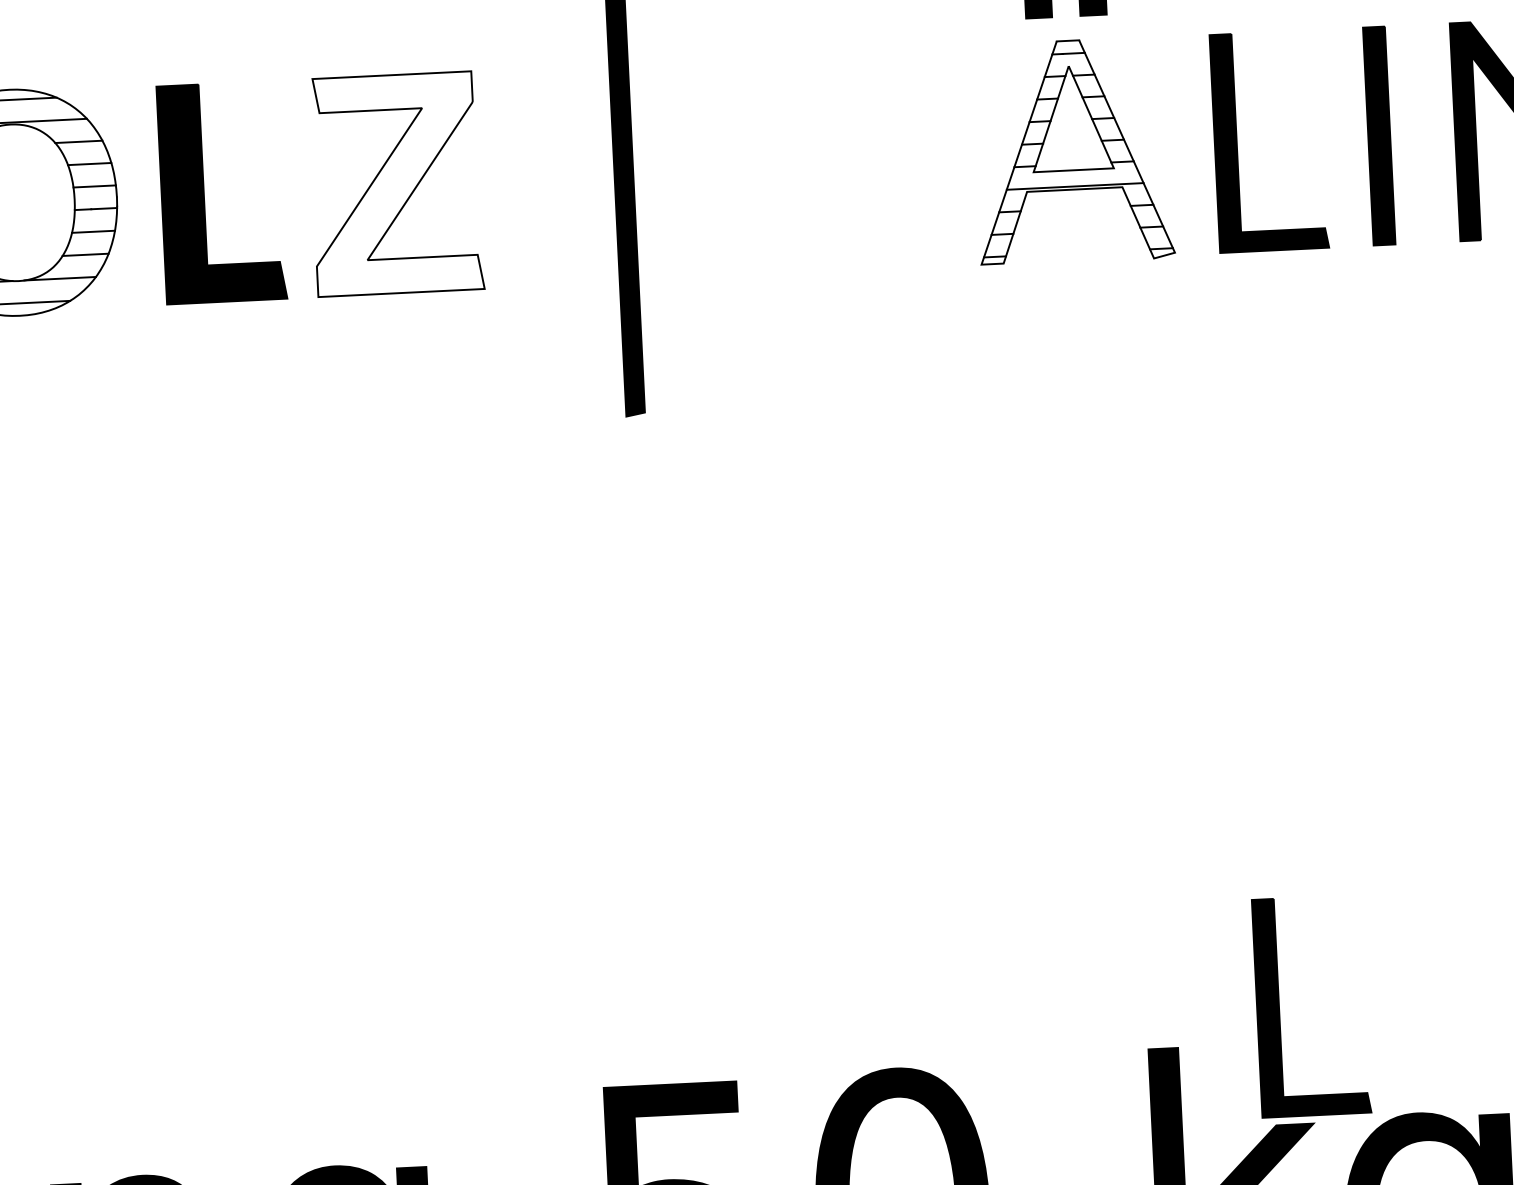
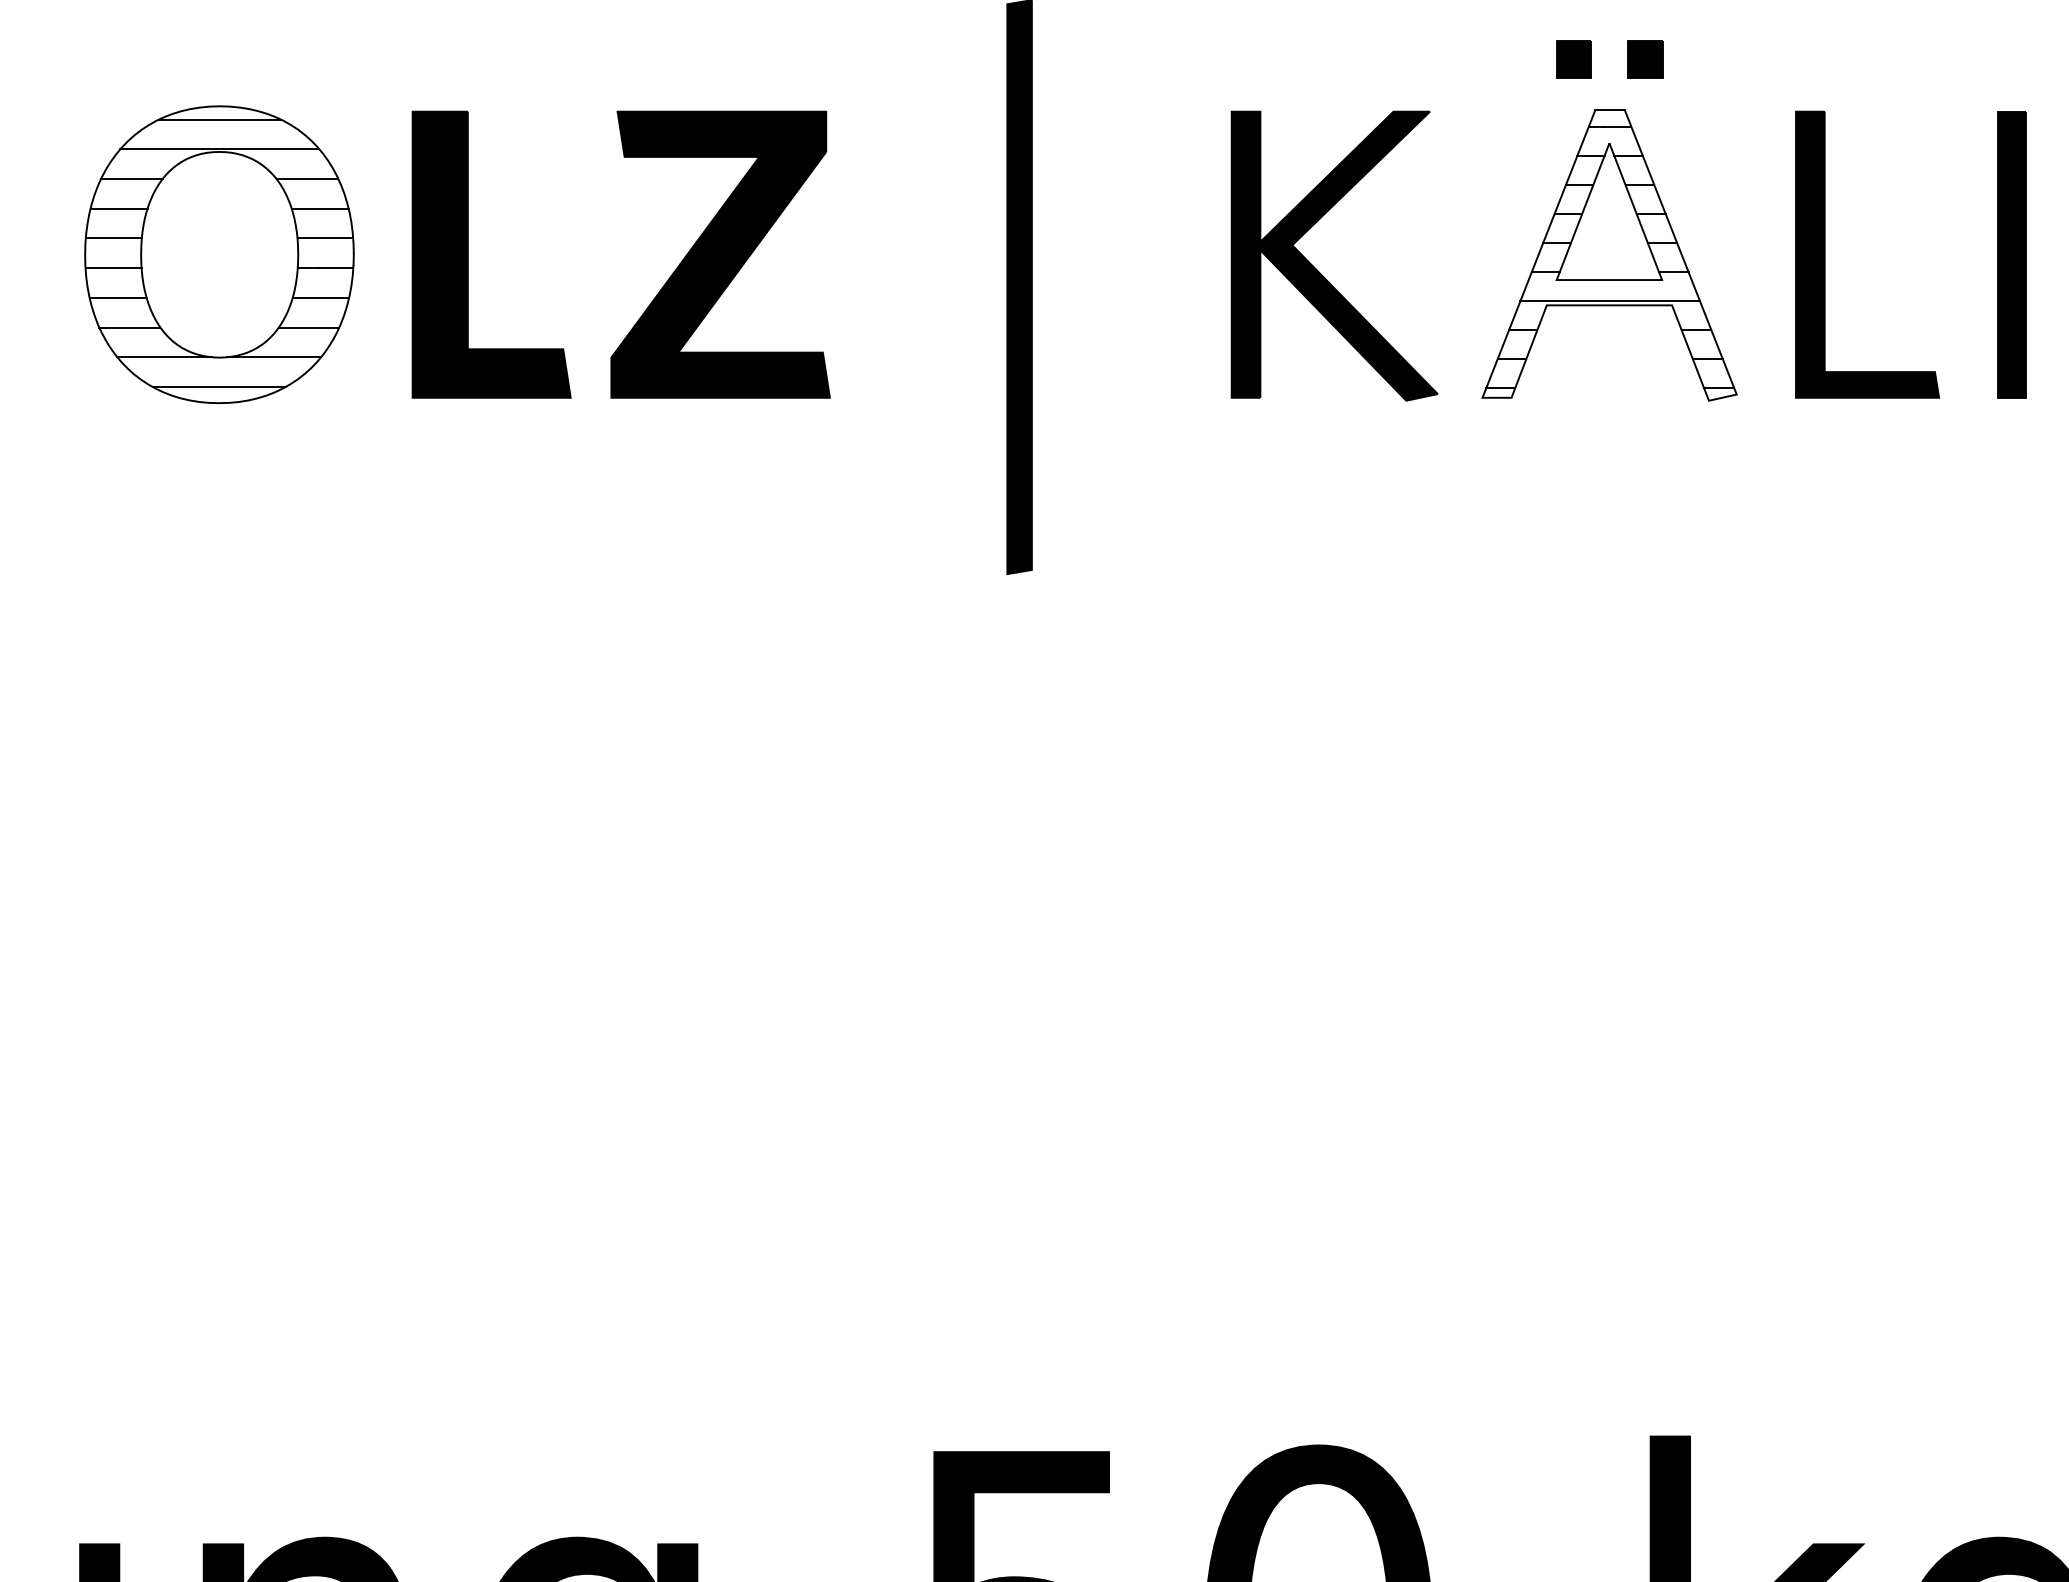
part: (851, 173) -> (1318, 270), added
fill: (396, 183) -> (720, 254), added
part: (1279, 1007) -> (1825, 1390), removed

